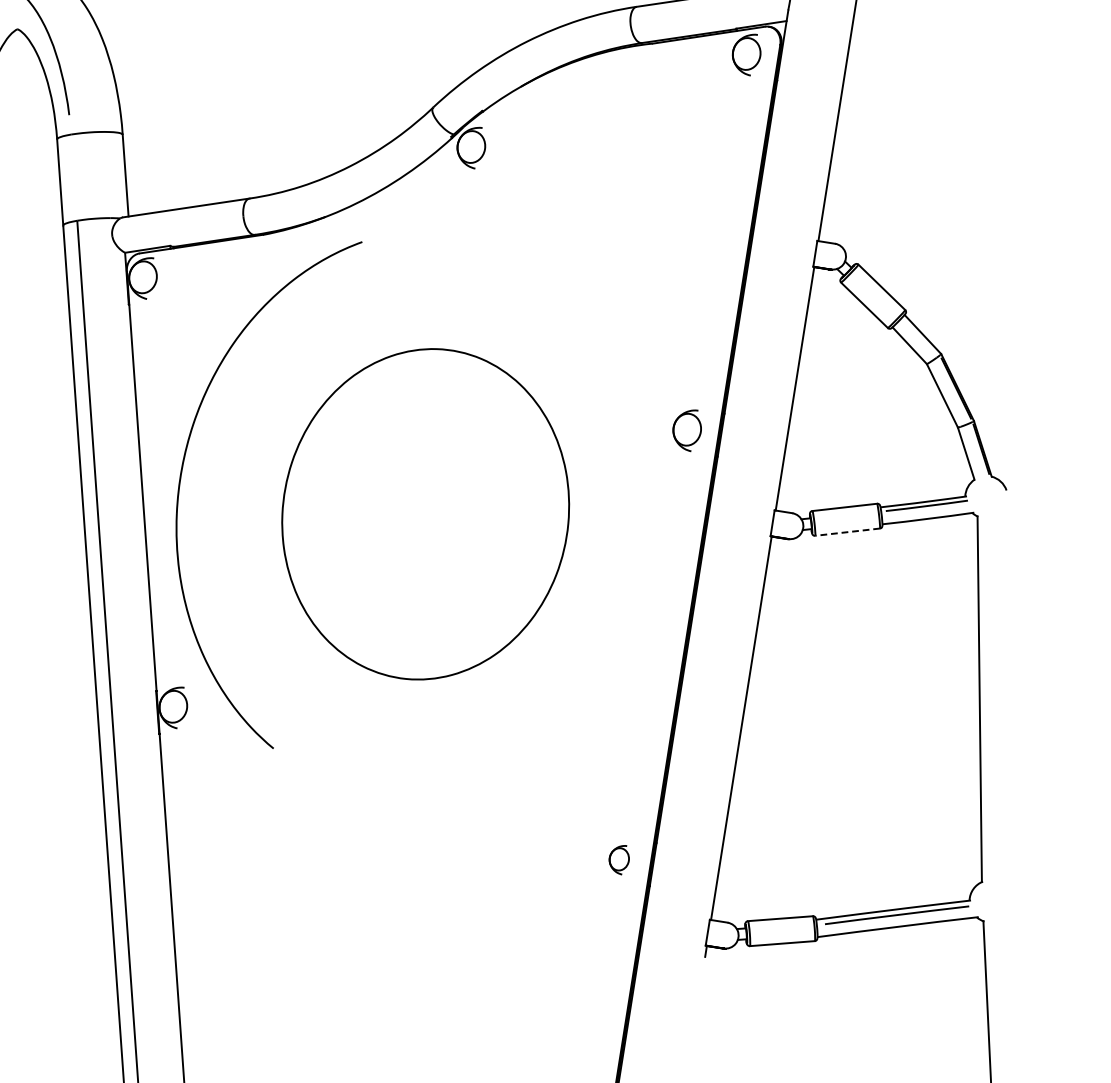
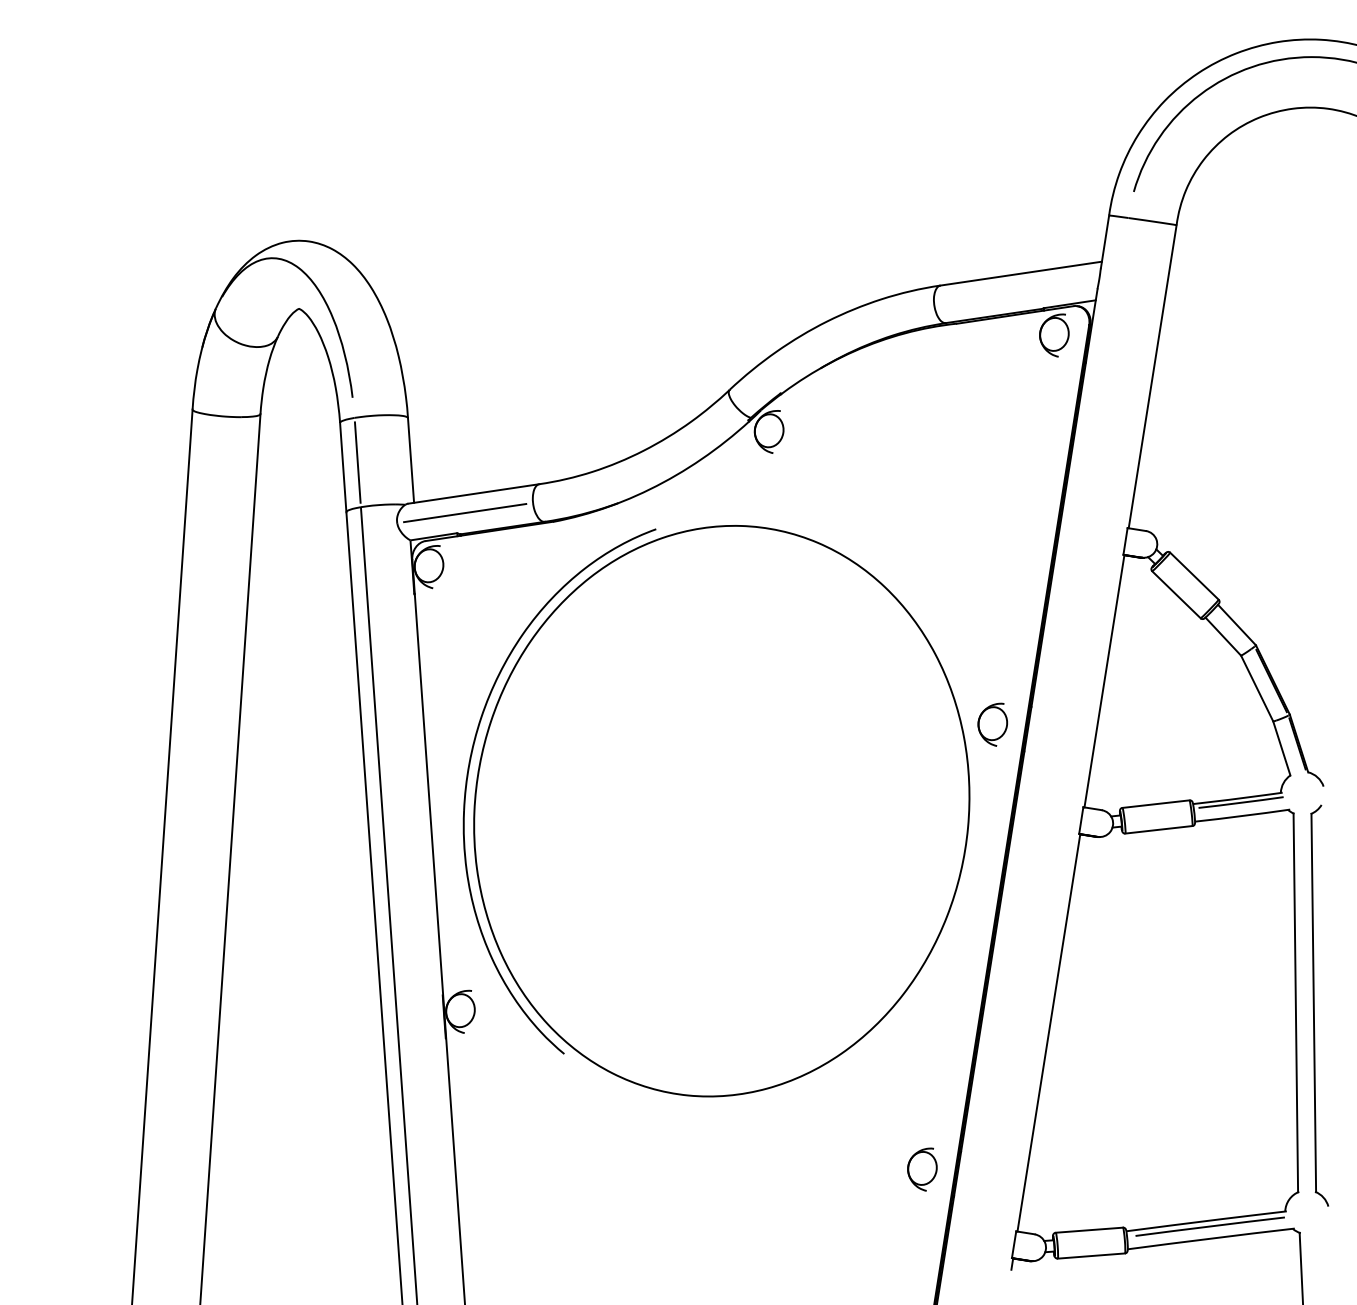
line: (73, 177) -> (357, 462), added
line: (178, 226) -> (465, 513), added
part: (425, 514) -> (721, 811), size x1.67
line: (847, 531) -> (1158, 829), dashed -> solid
part: (1002, 701) -> (1319, 1005), added
part: (619, 860) -> (922, 1169), size x1.43

